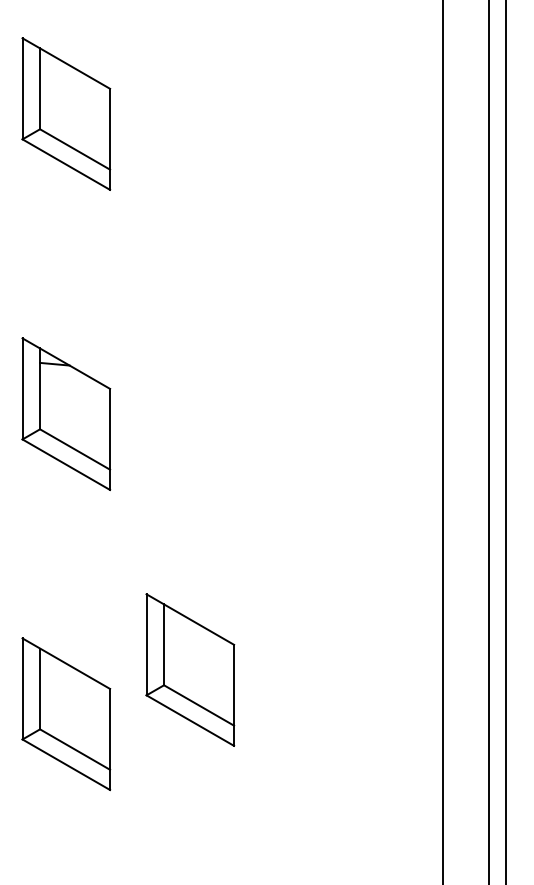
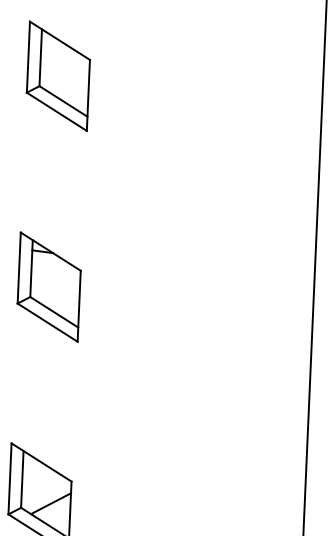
part: (190, 669) -> (128, 470), removed
line: (82, 721) -> (51, 503), added

